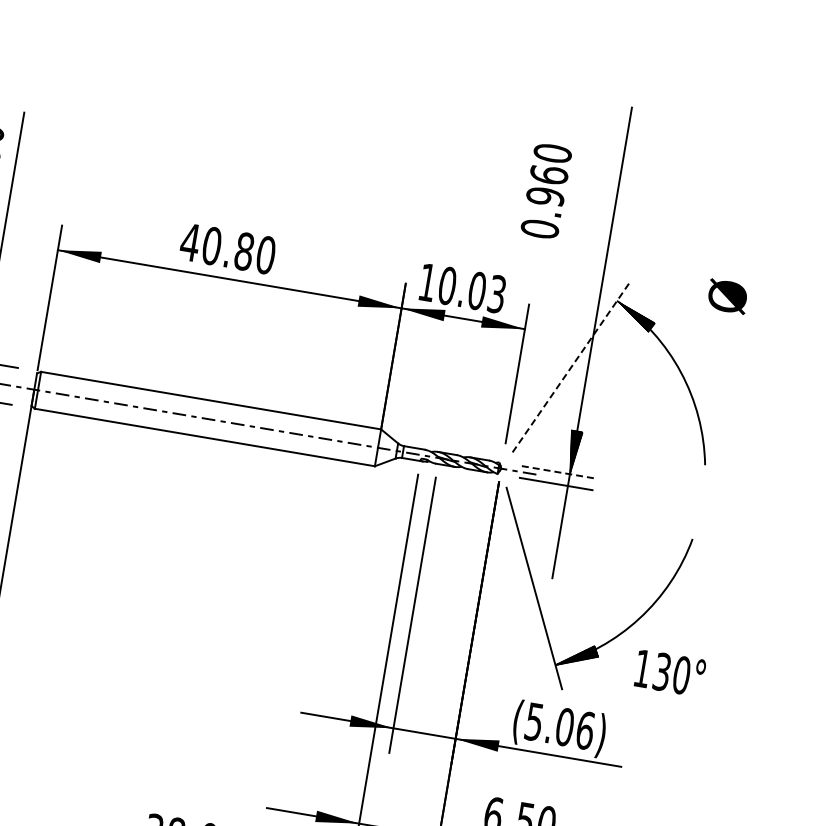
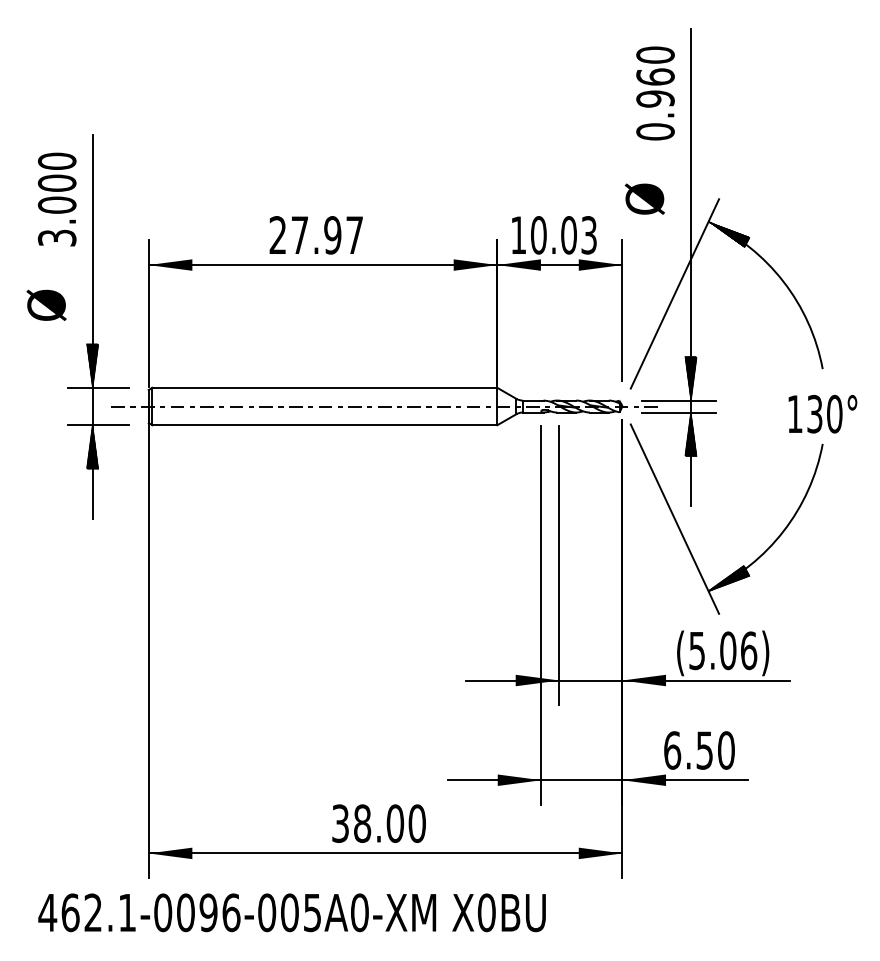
text: (546, 191) -> (655, 93), moved
text: (227, 248) -> (315, 235), 40.80 -> 27.97
text: (727, 295) -> (644, 198), moved
line: (572, 366) -> (675, 293), dashed -> solid
line: (558, 472) -> (679, 400), dashed -> solid
hatch: (563, 507) -> (690, 434), added
text: (669, 672) -> (822, 413), moved

